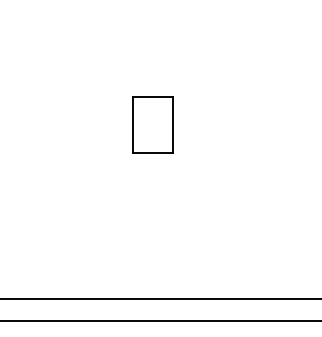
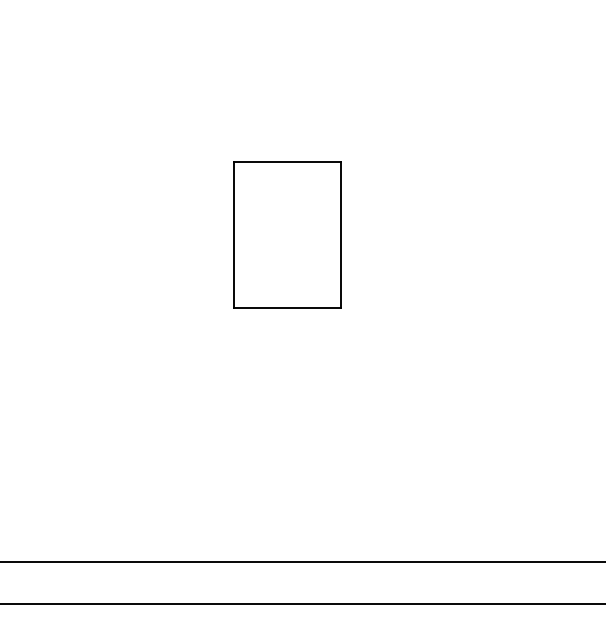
part: (152, 124) -> (287, 234), size x1.4

